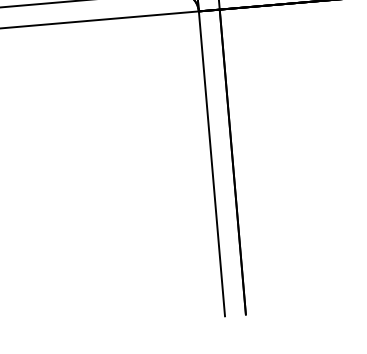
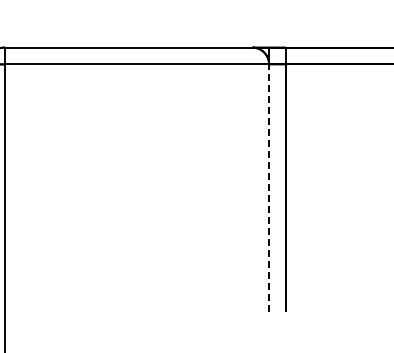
line: (212, 164) -> (269, 188), solid -> dashed

